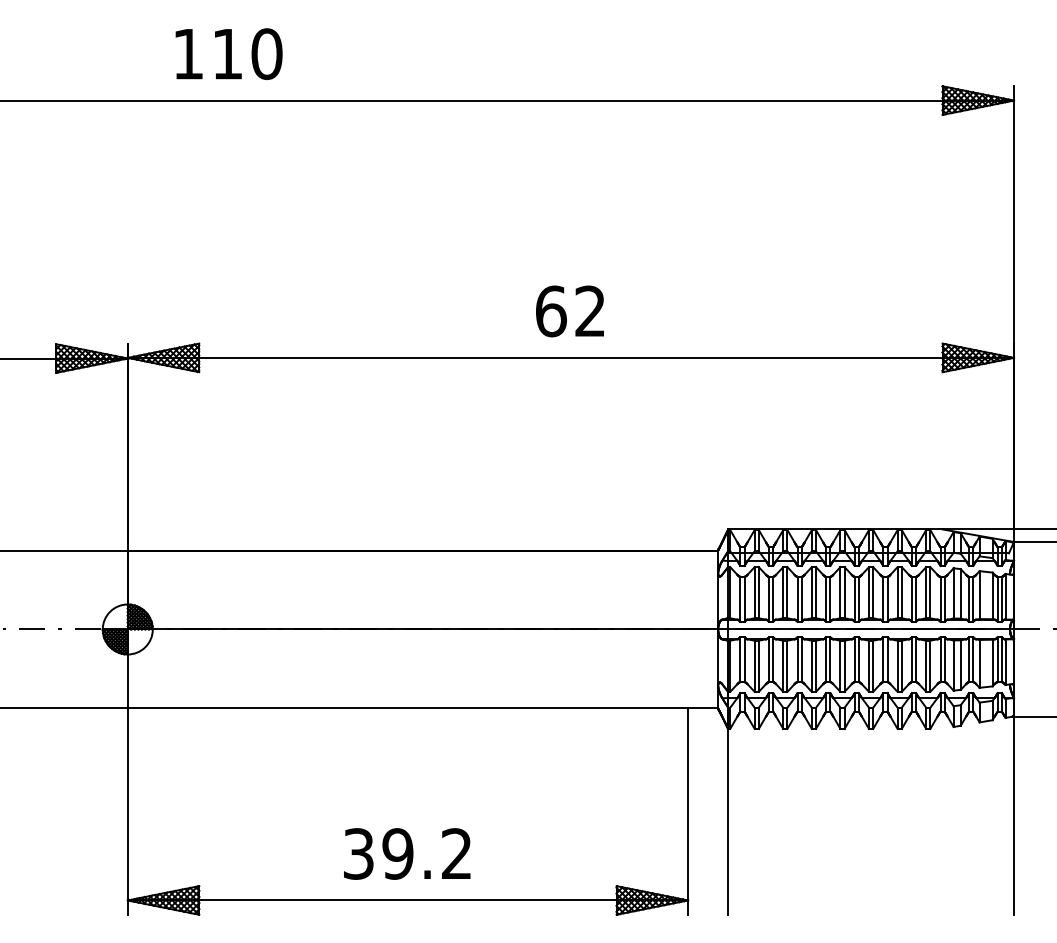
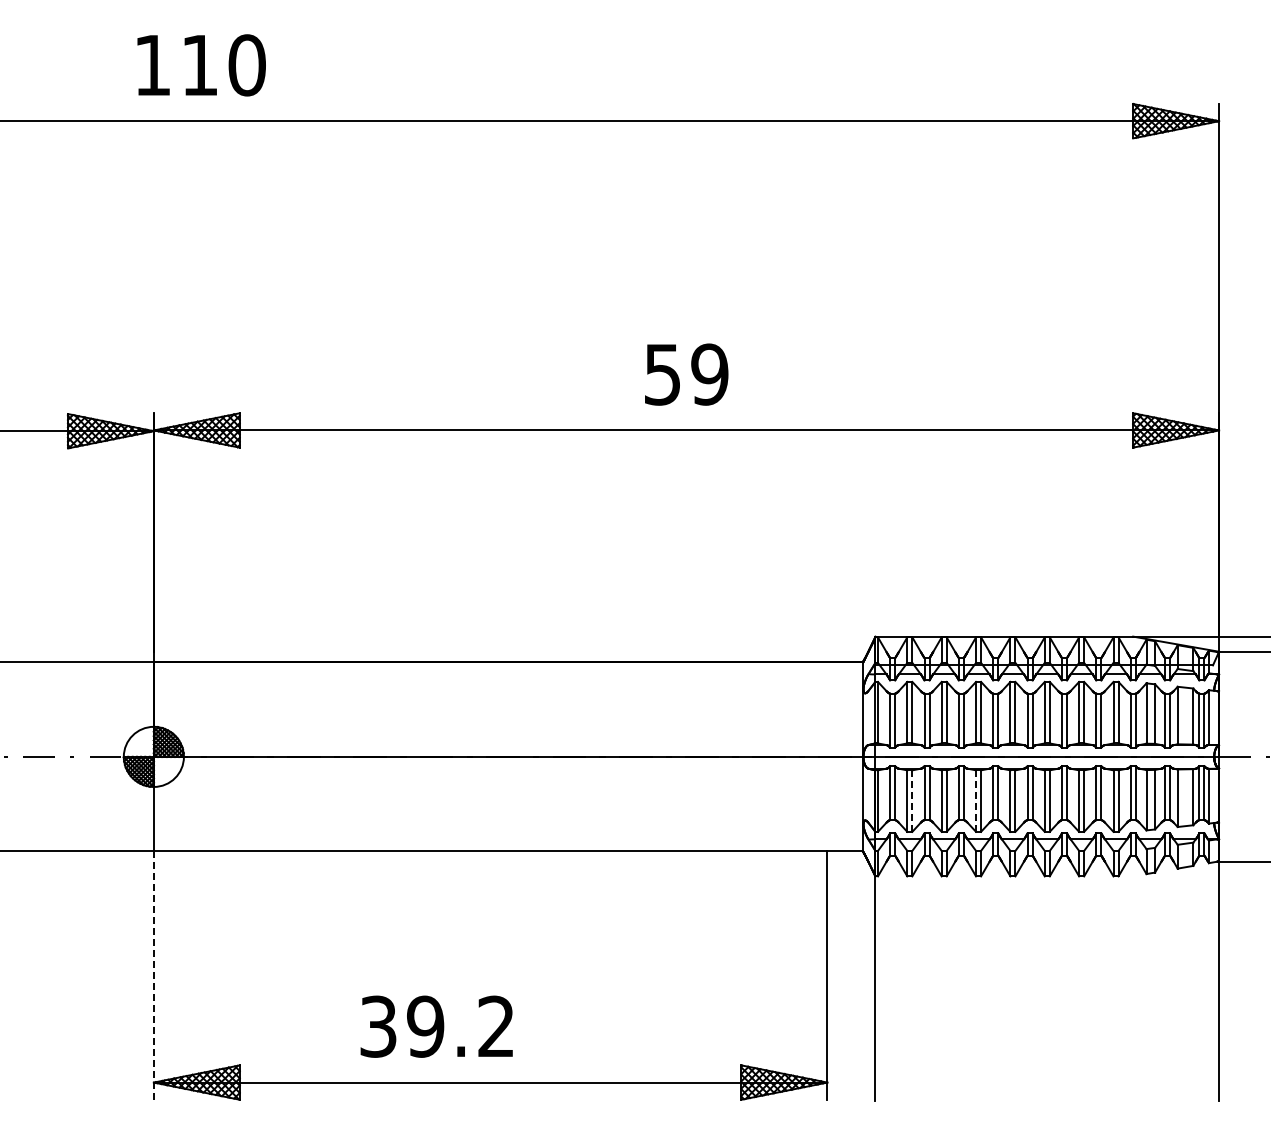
text: (228, 54) -> (201, 65), moved
text: (570, 311) -> (686, 374), 62 -> 59
line: (758, 666) -> (912, 801), solid -> dashed
line: (812, 666) -> (976, 801), solid -> dashed
line: (127, 812) -> (153, 976), solid -> dashed
text: (407, 853) -> (436, 1026), moved

